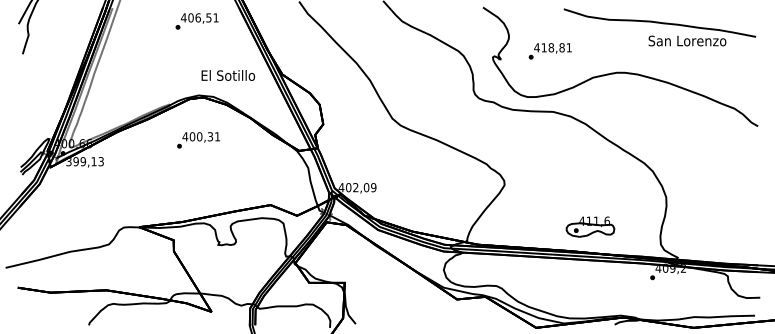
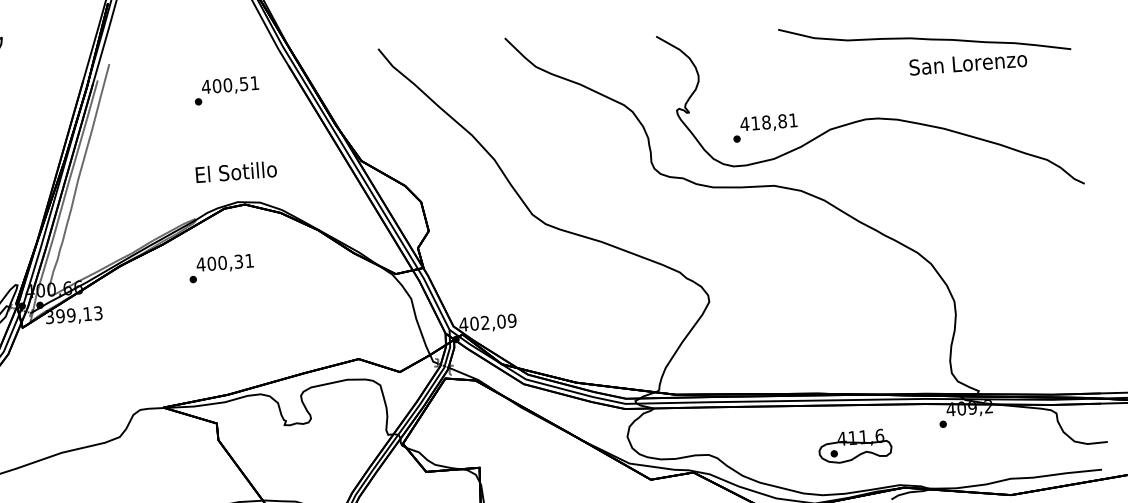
text: (197, 17) -> (226, 84), 406,51 -> 400,51
text: (549, 51) -> (764, 128), moved
text: (228, 75) -> (236, 171), moved
text: (198, 140) -> (221, 268), moved
part: (590, 226) -> (855, 445), moved

